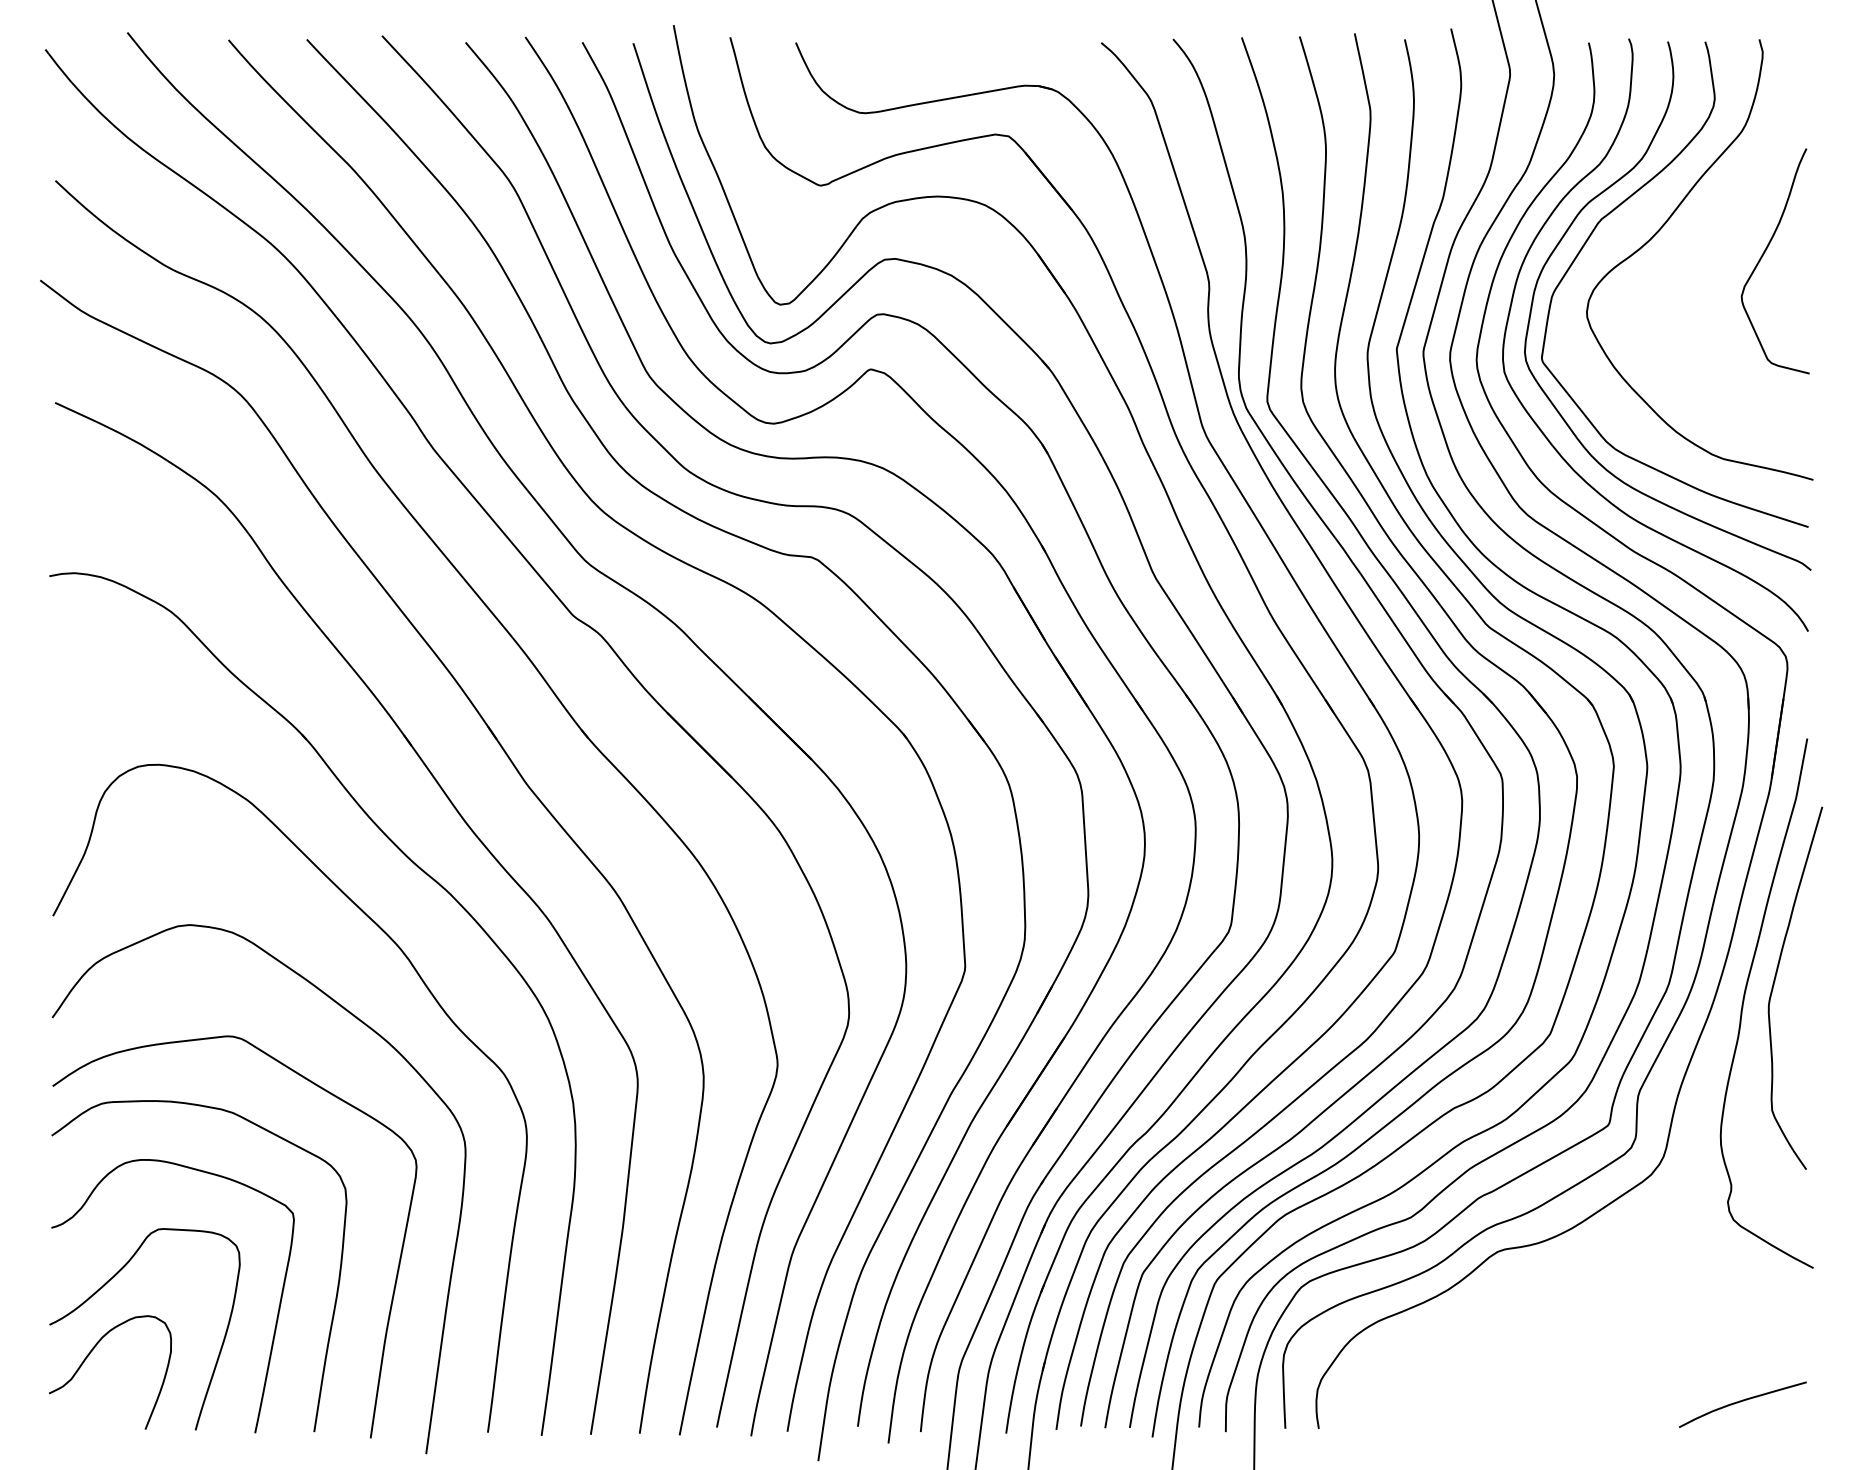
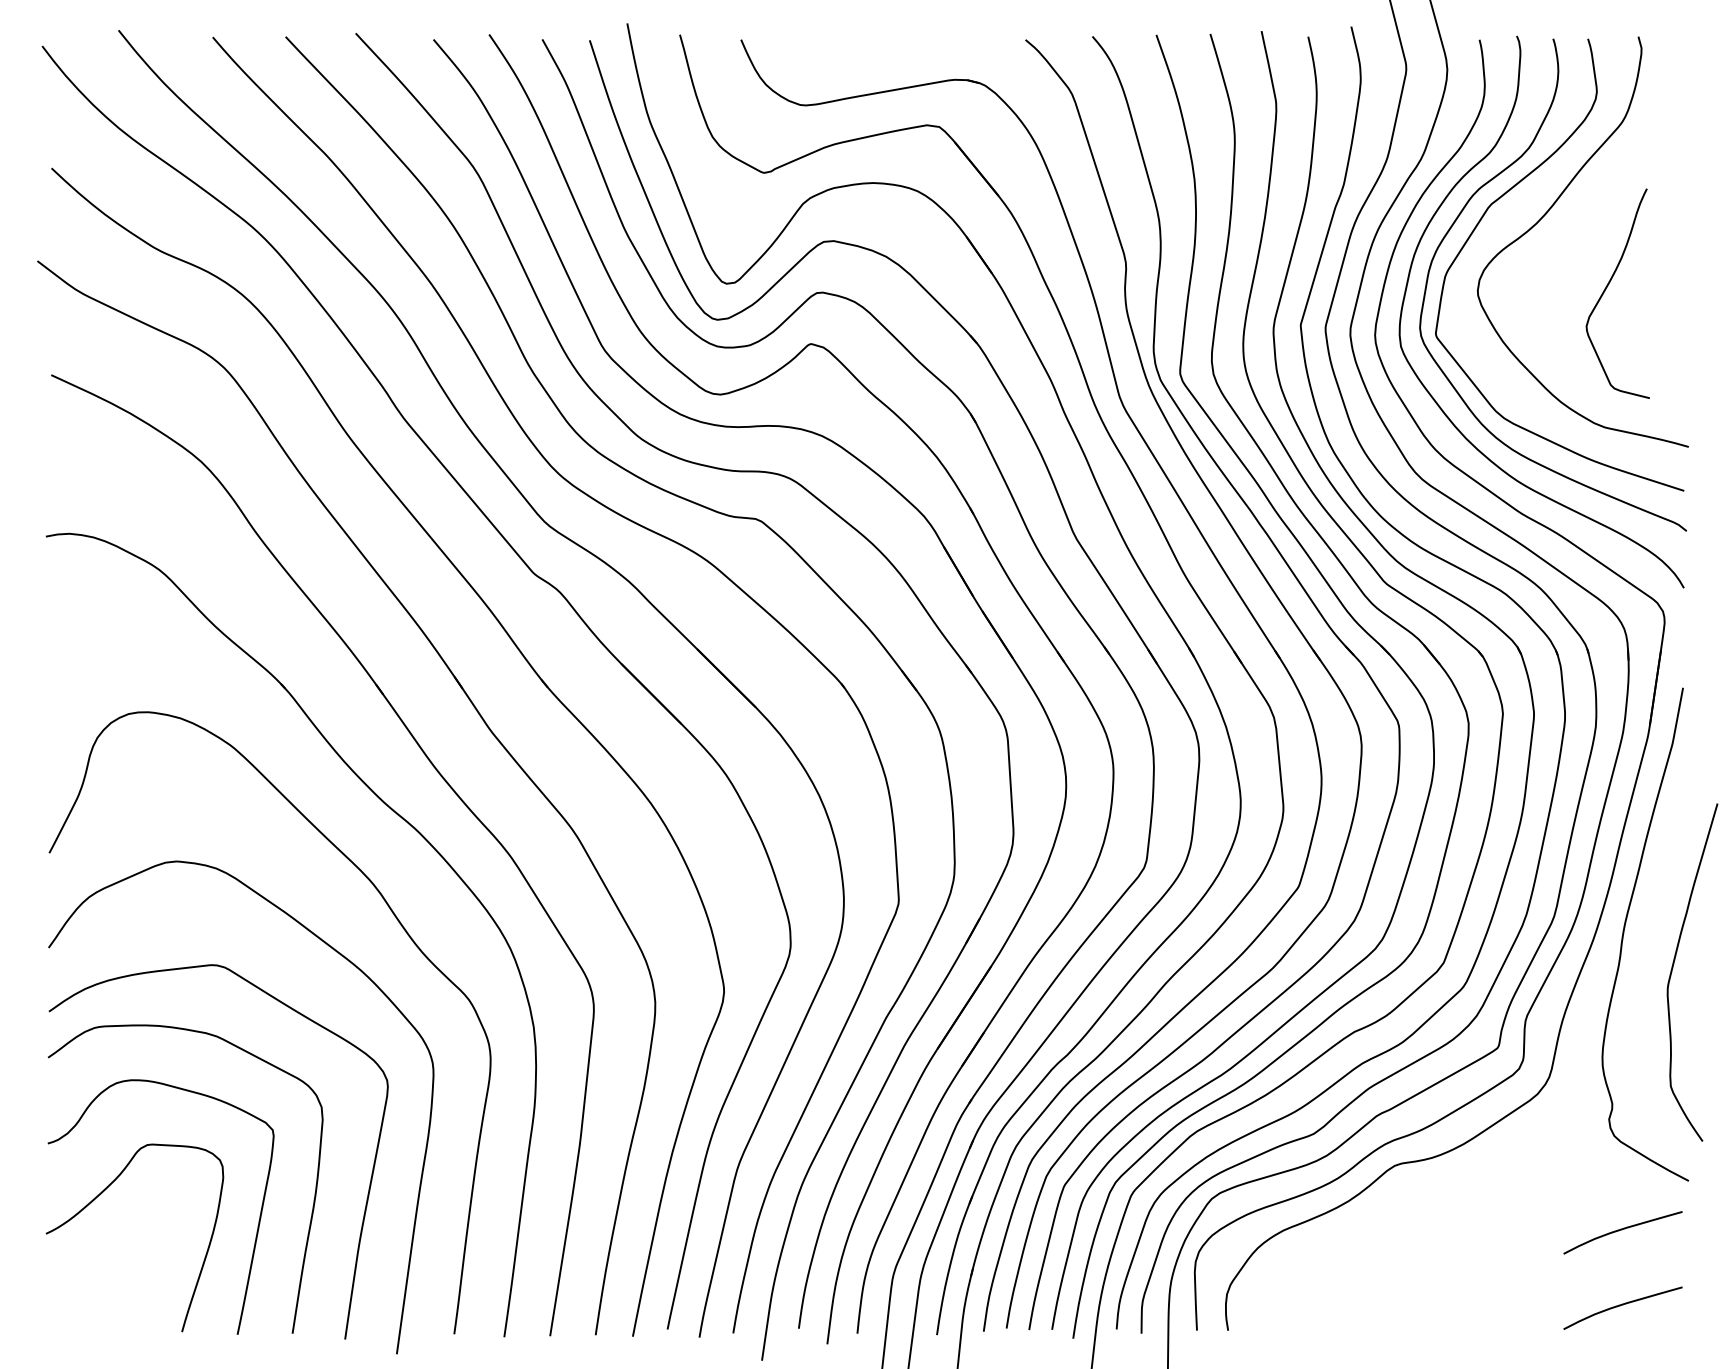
curve: (1764, 254) -> (1607, 287), moved
curve: (1775, 981) -> (1673, 966), moved
curve: (1740, 1321) -> (1620, 1230), added
curve: (89, 1355) -> (83, 1262), removed

